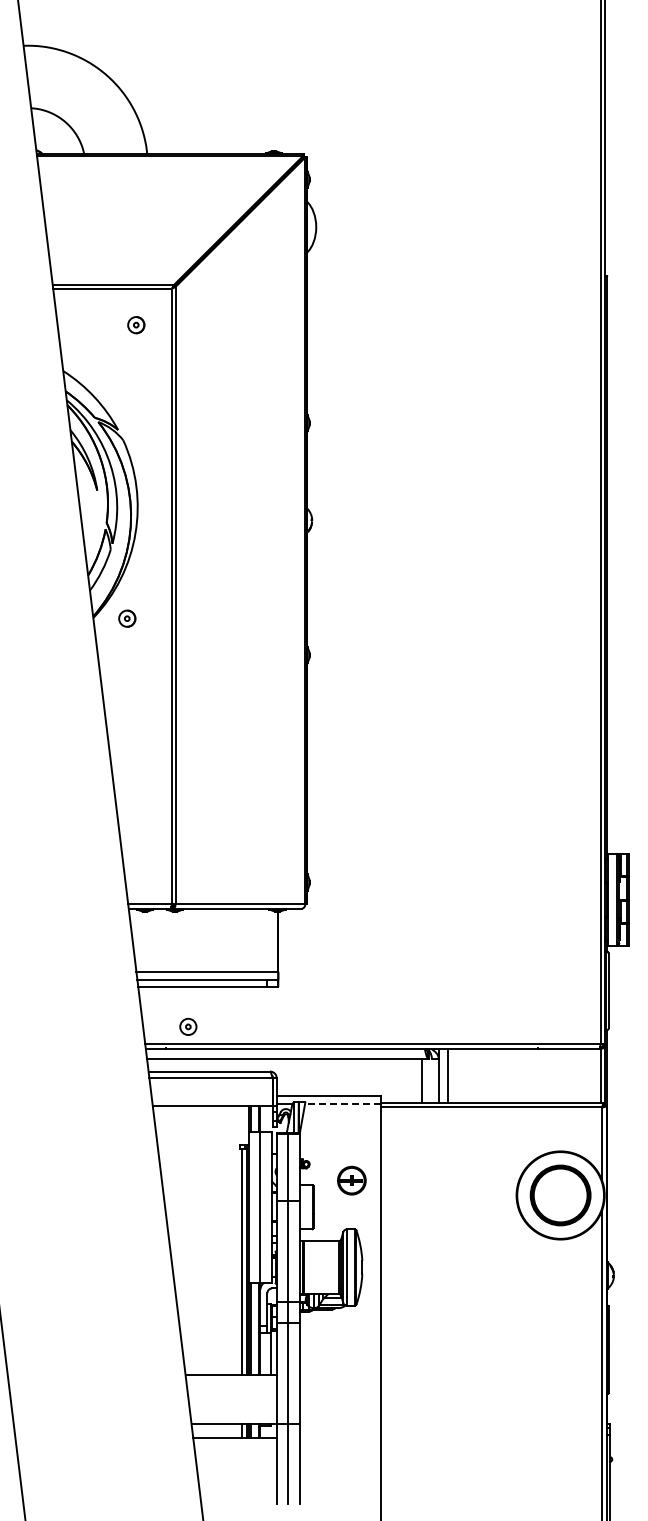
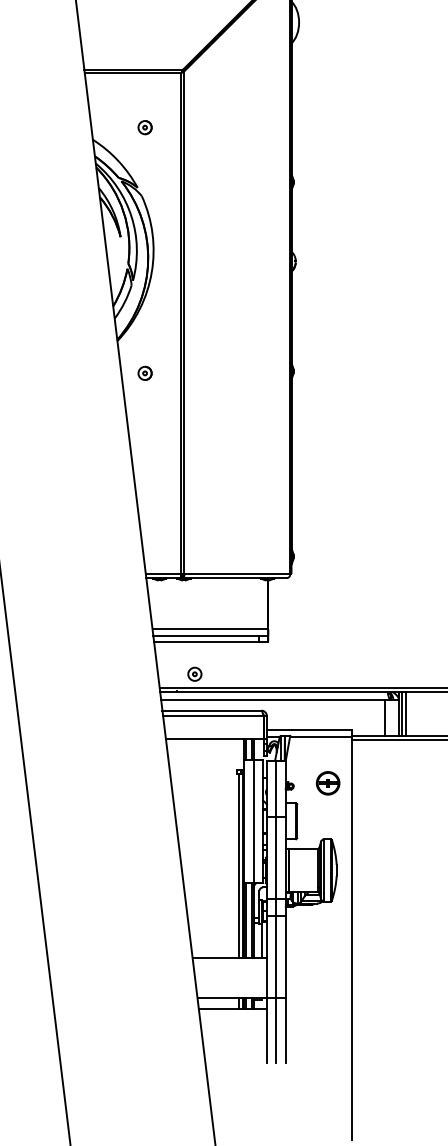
part: (136, 325) -> (145, 127), moved
part: (127, 618) -> (145, 373), moved
line: (442, 1075) -> (402, 713), added
line: (343, 1103) -> (321, 736), dashed -> solid
part: (351, 1180) -> (327, 783), moved

